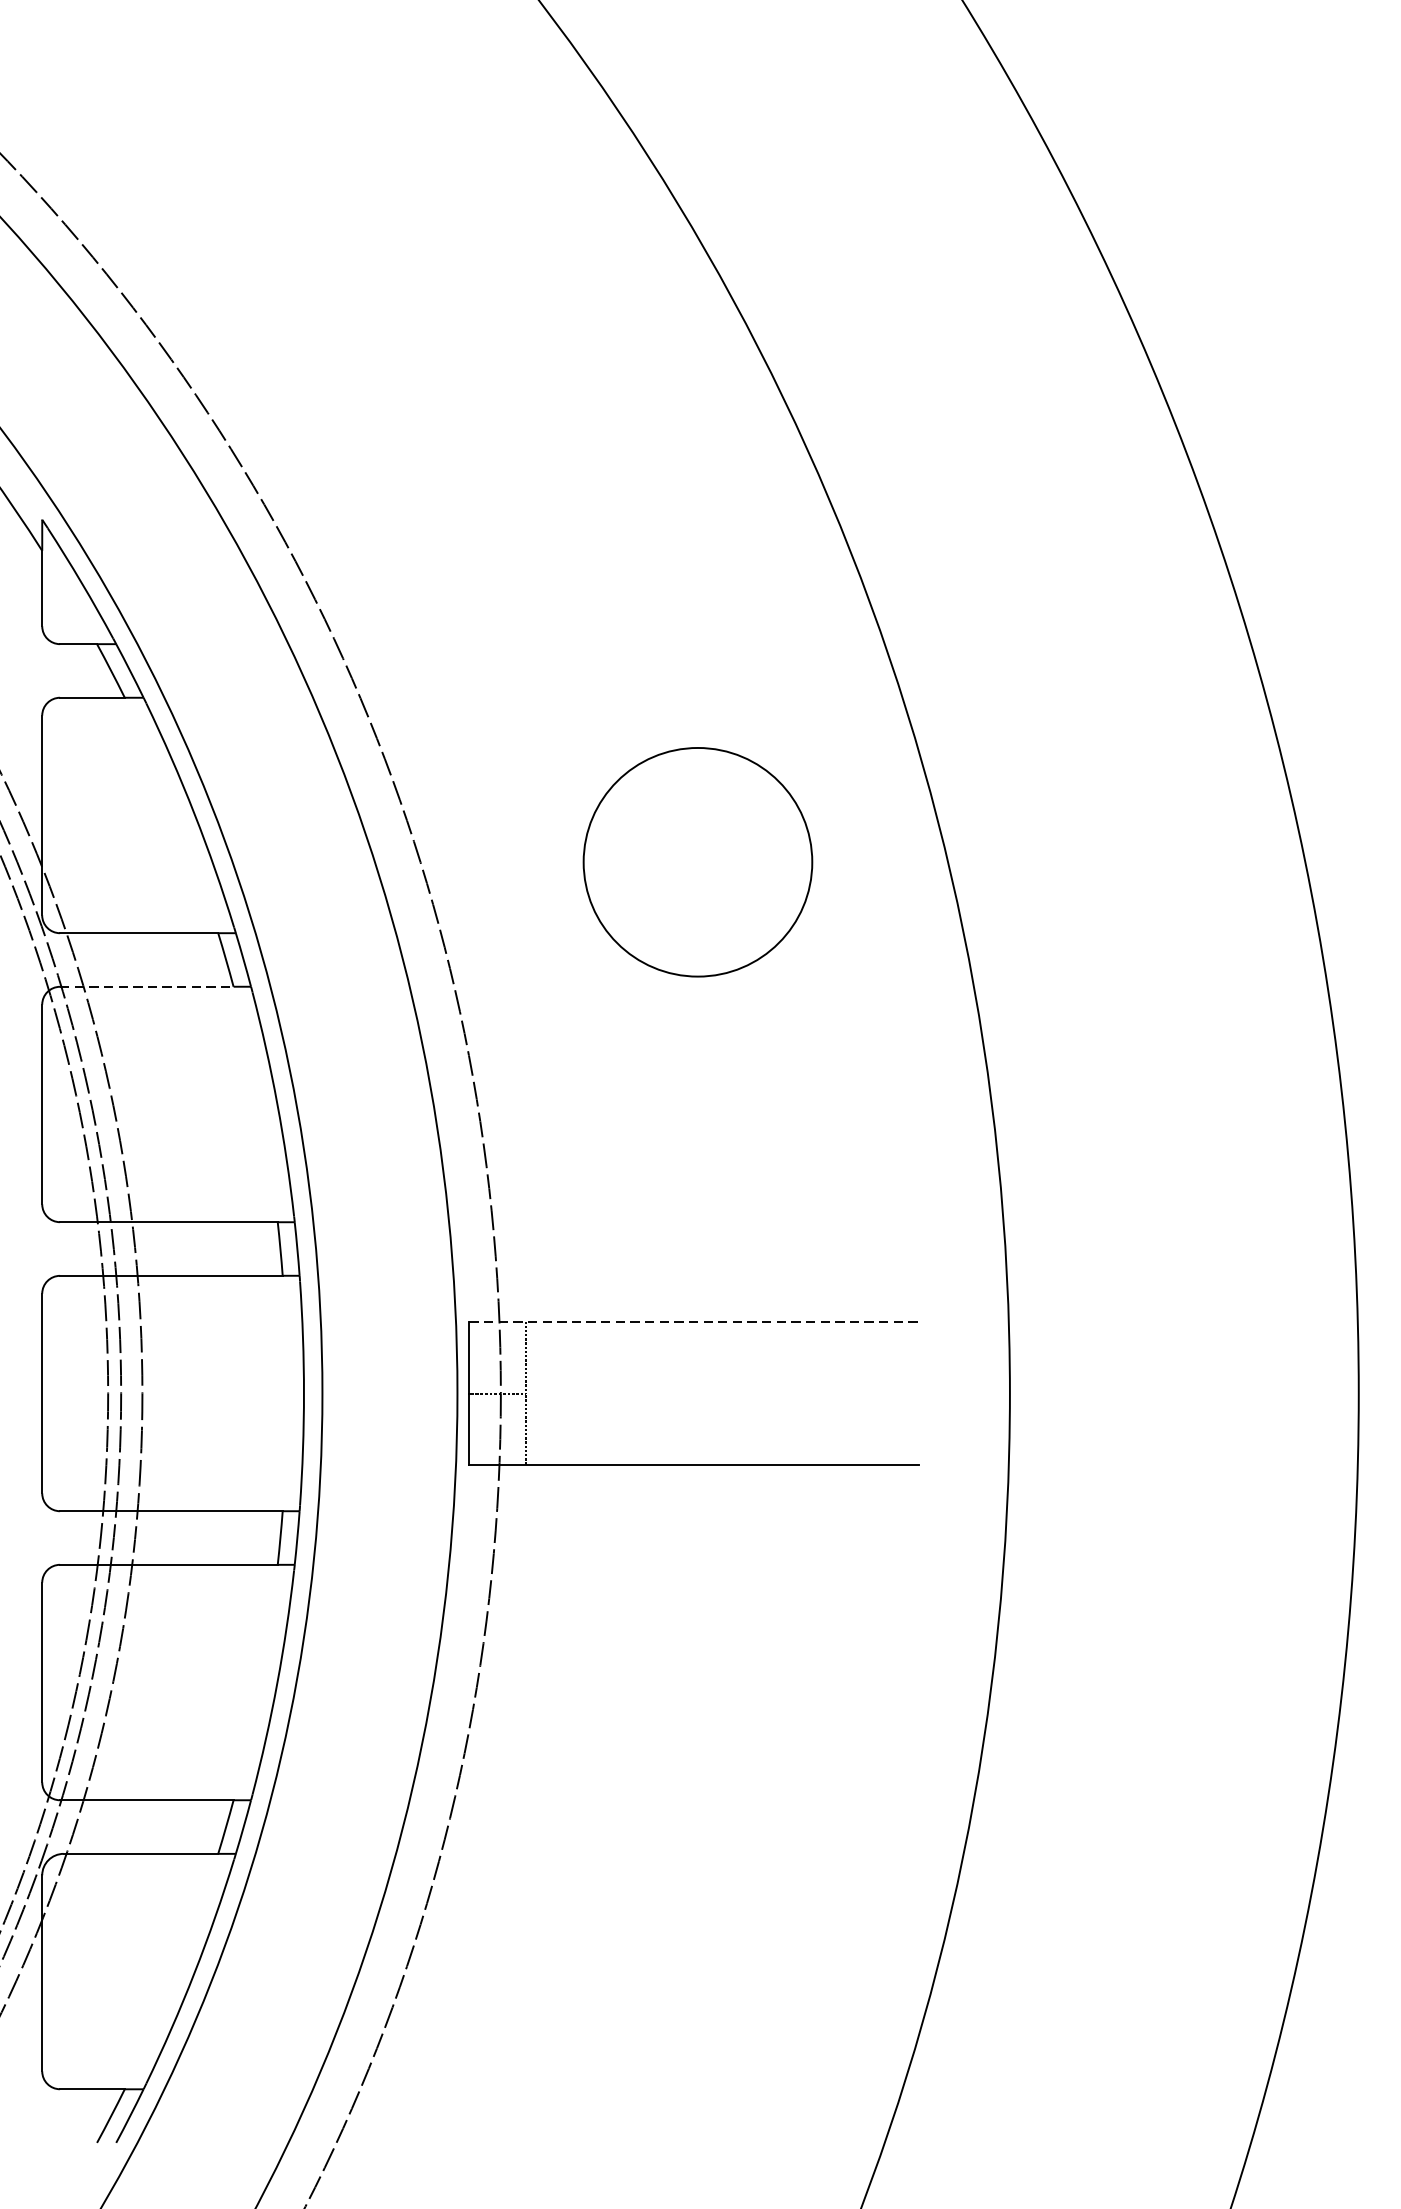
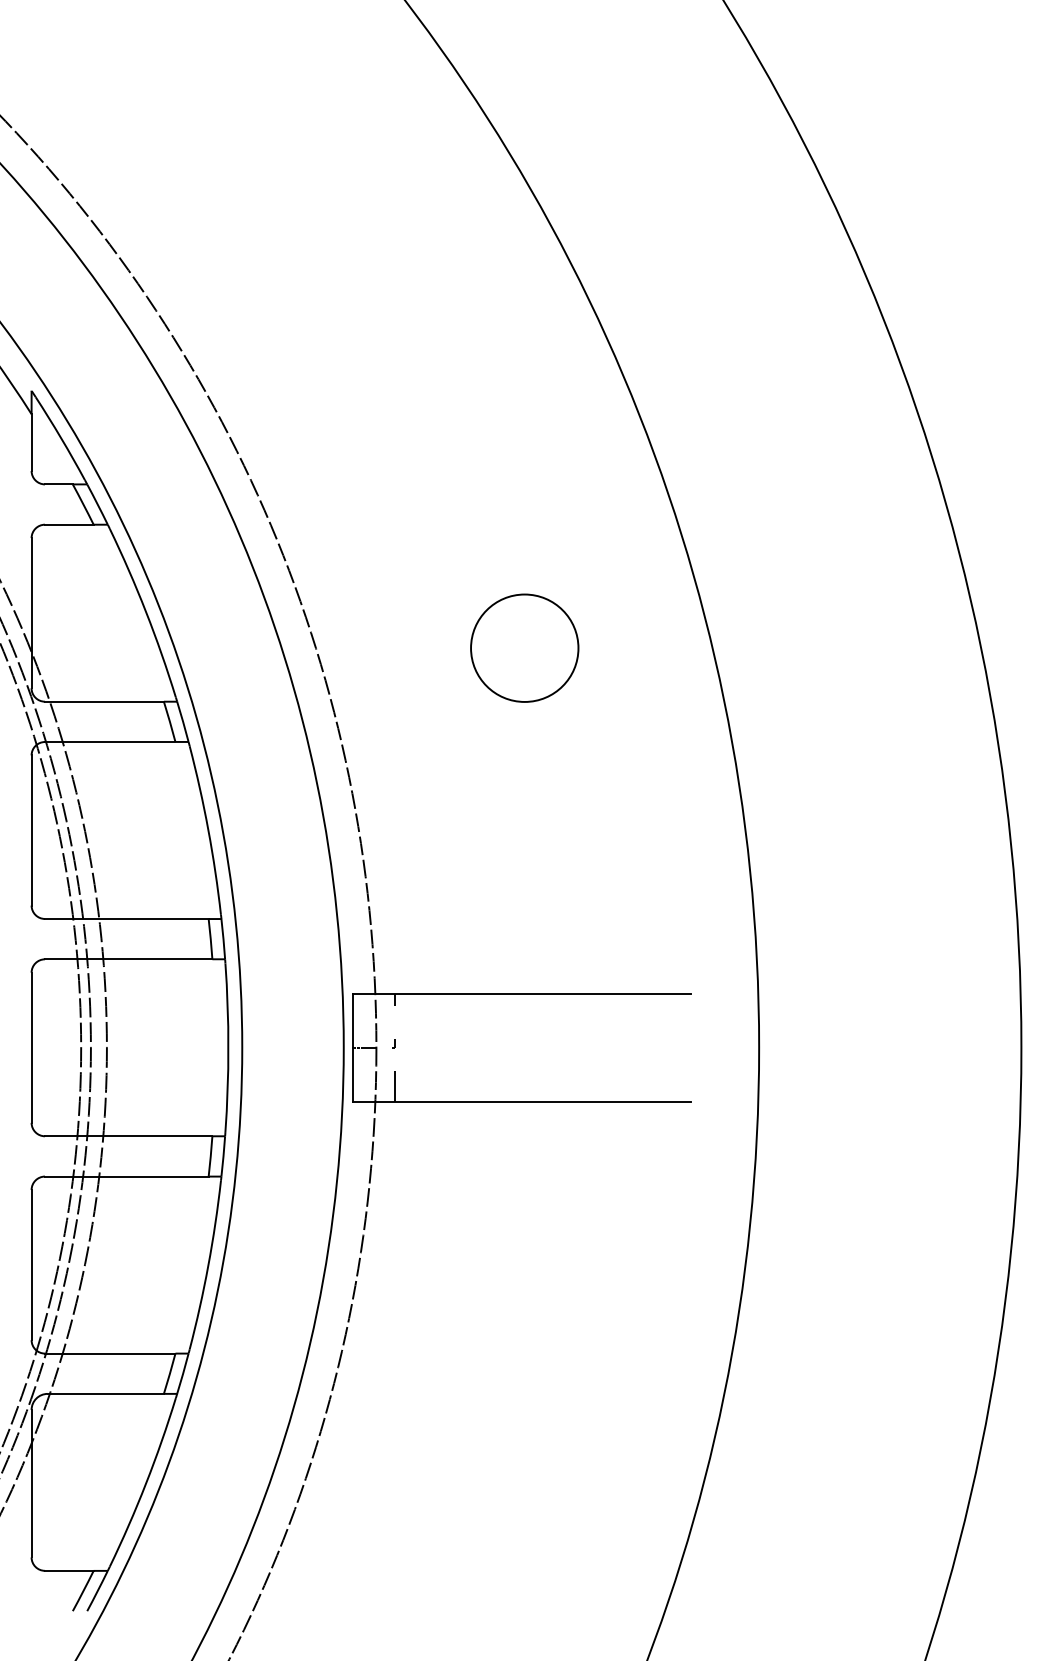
circle: (697, 861) -> (524, 647), size x0.62
line: (147, 986) -> (110, 741), dashed -> solid
line: (695, 1322) -> (522, 994), dashed -> solid

